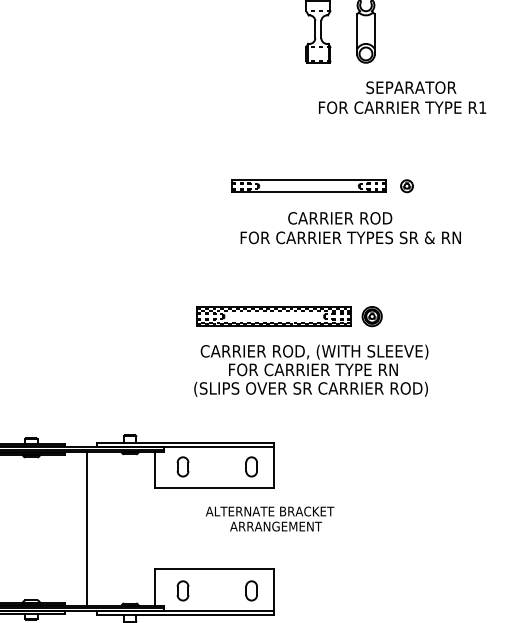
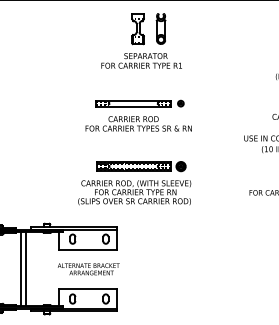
text: (402, 96) -> (141, 60), moved
text: (350, 227) -> (138, 123), moved
part: (290, 316) -> (141, 166), moved
text: (269, 519) -> (88, 269), moved
line: (74, 527) -> (20, 268), added

